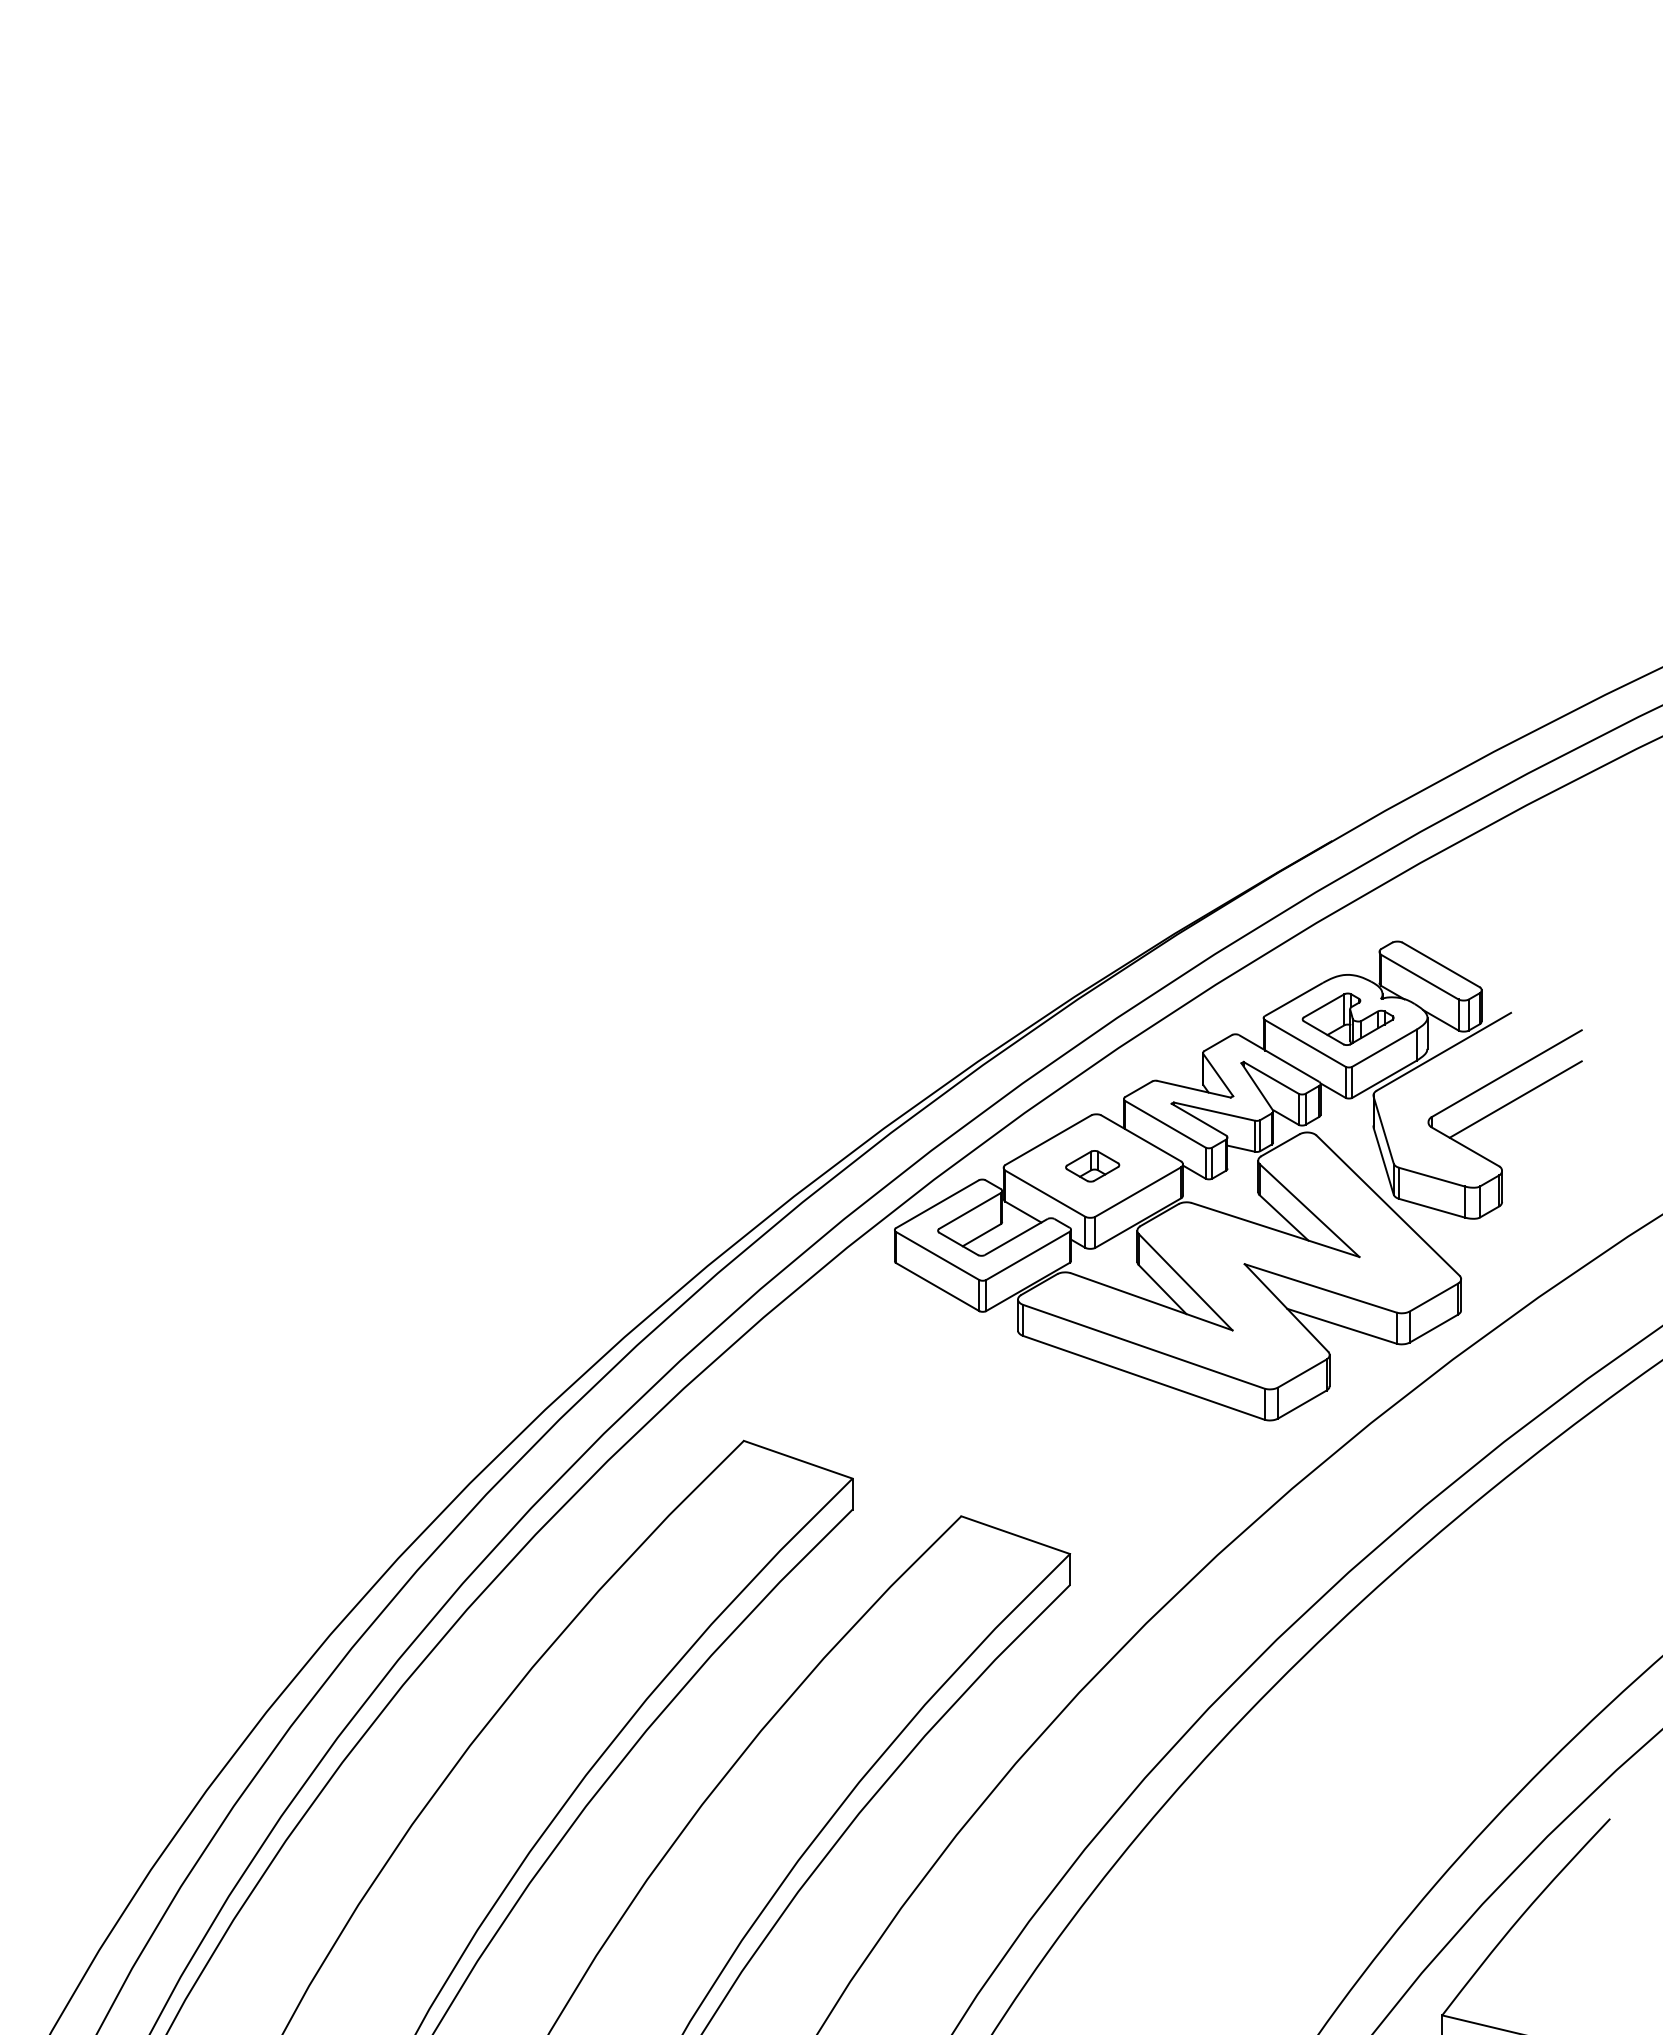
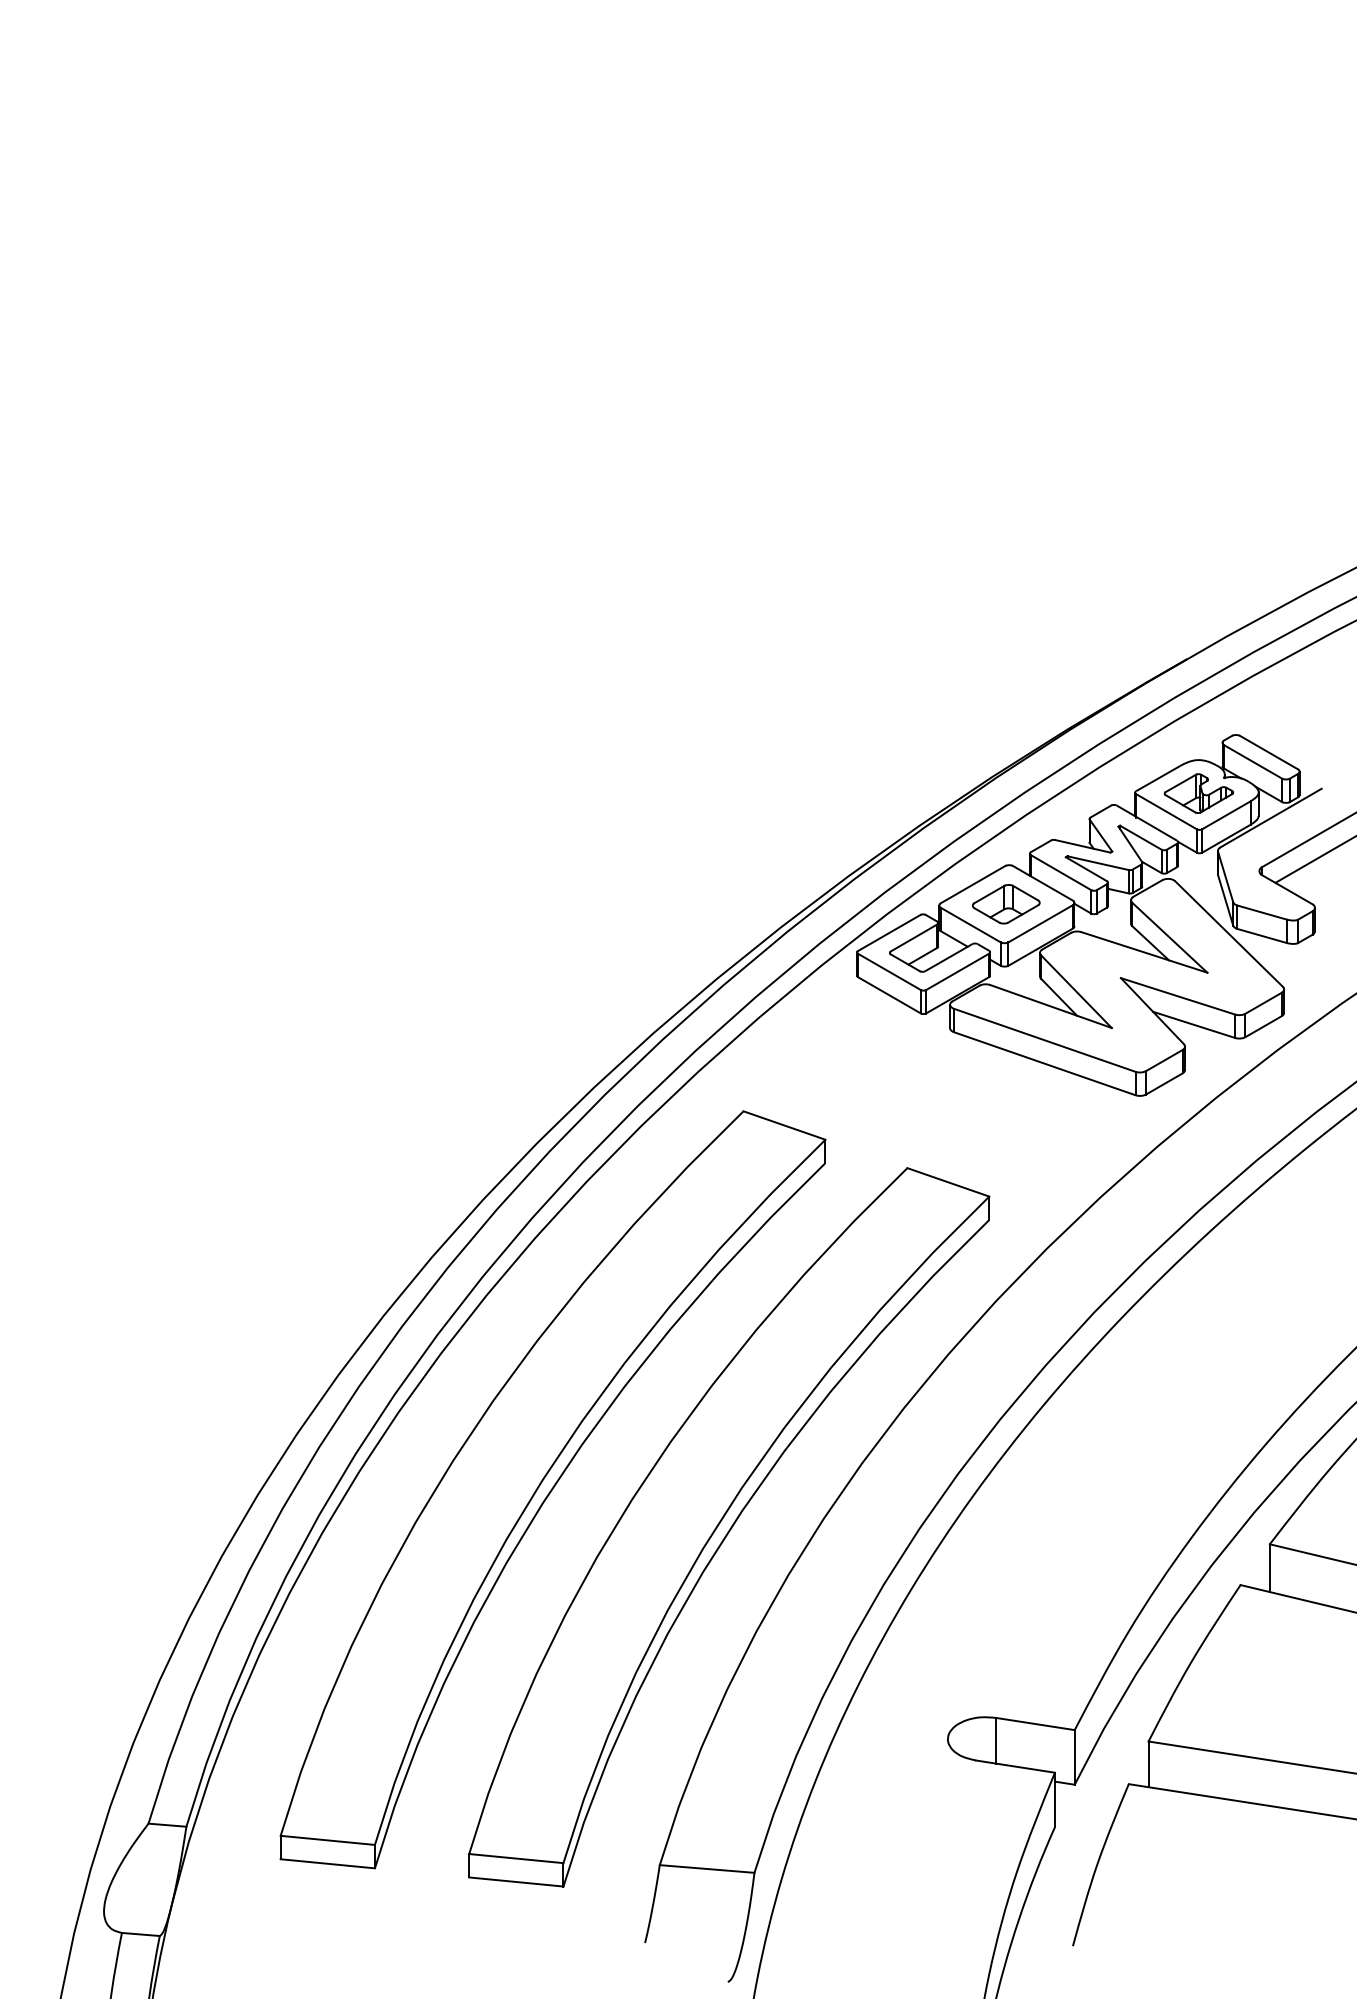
part: (1092, 1166) -> (1006, 904), size x1.67

